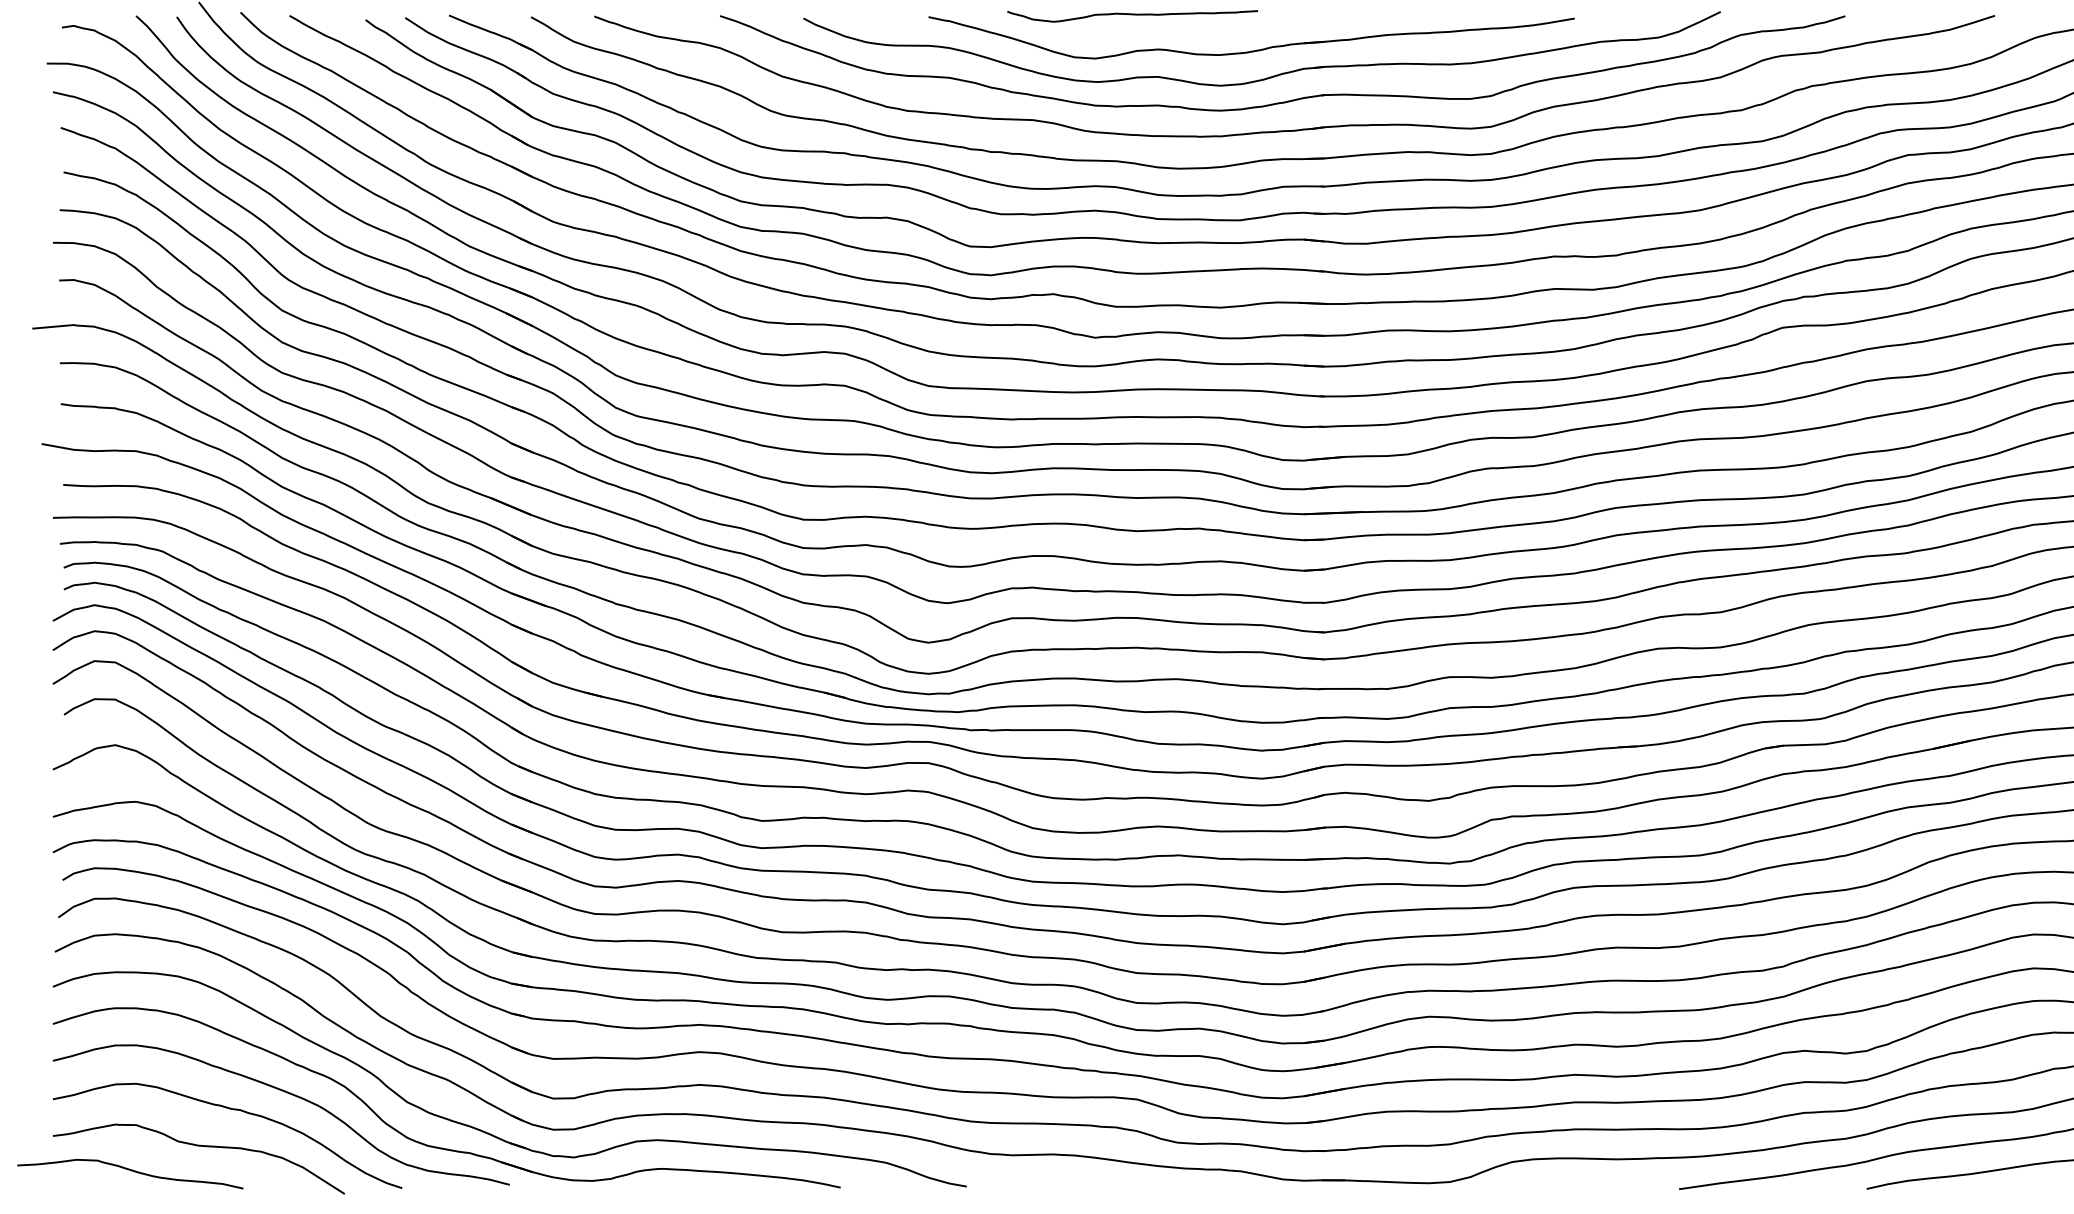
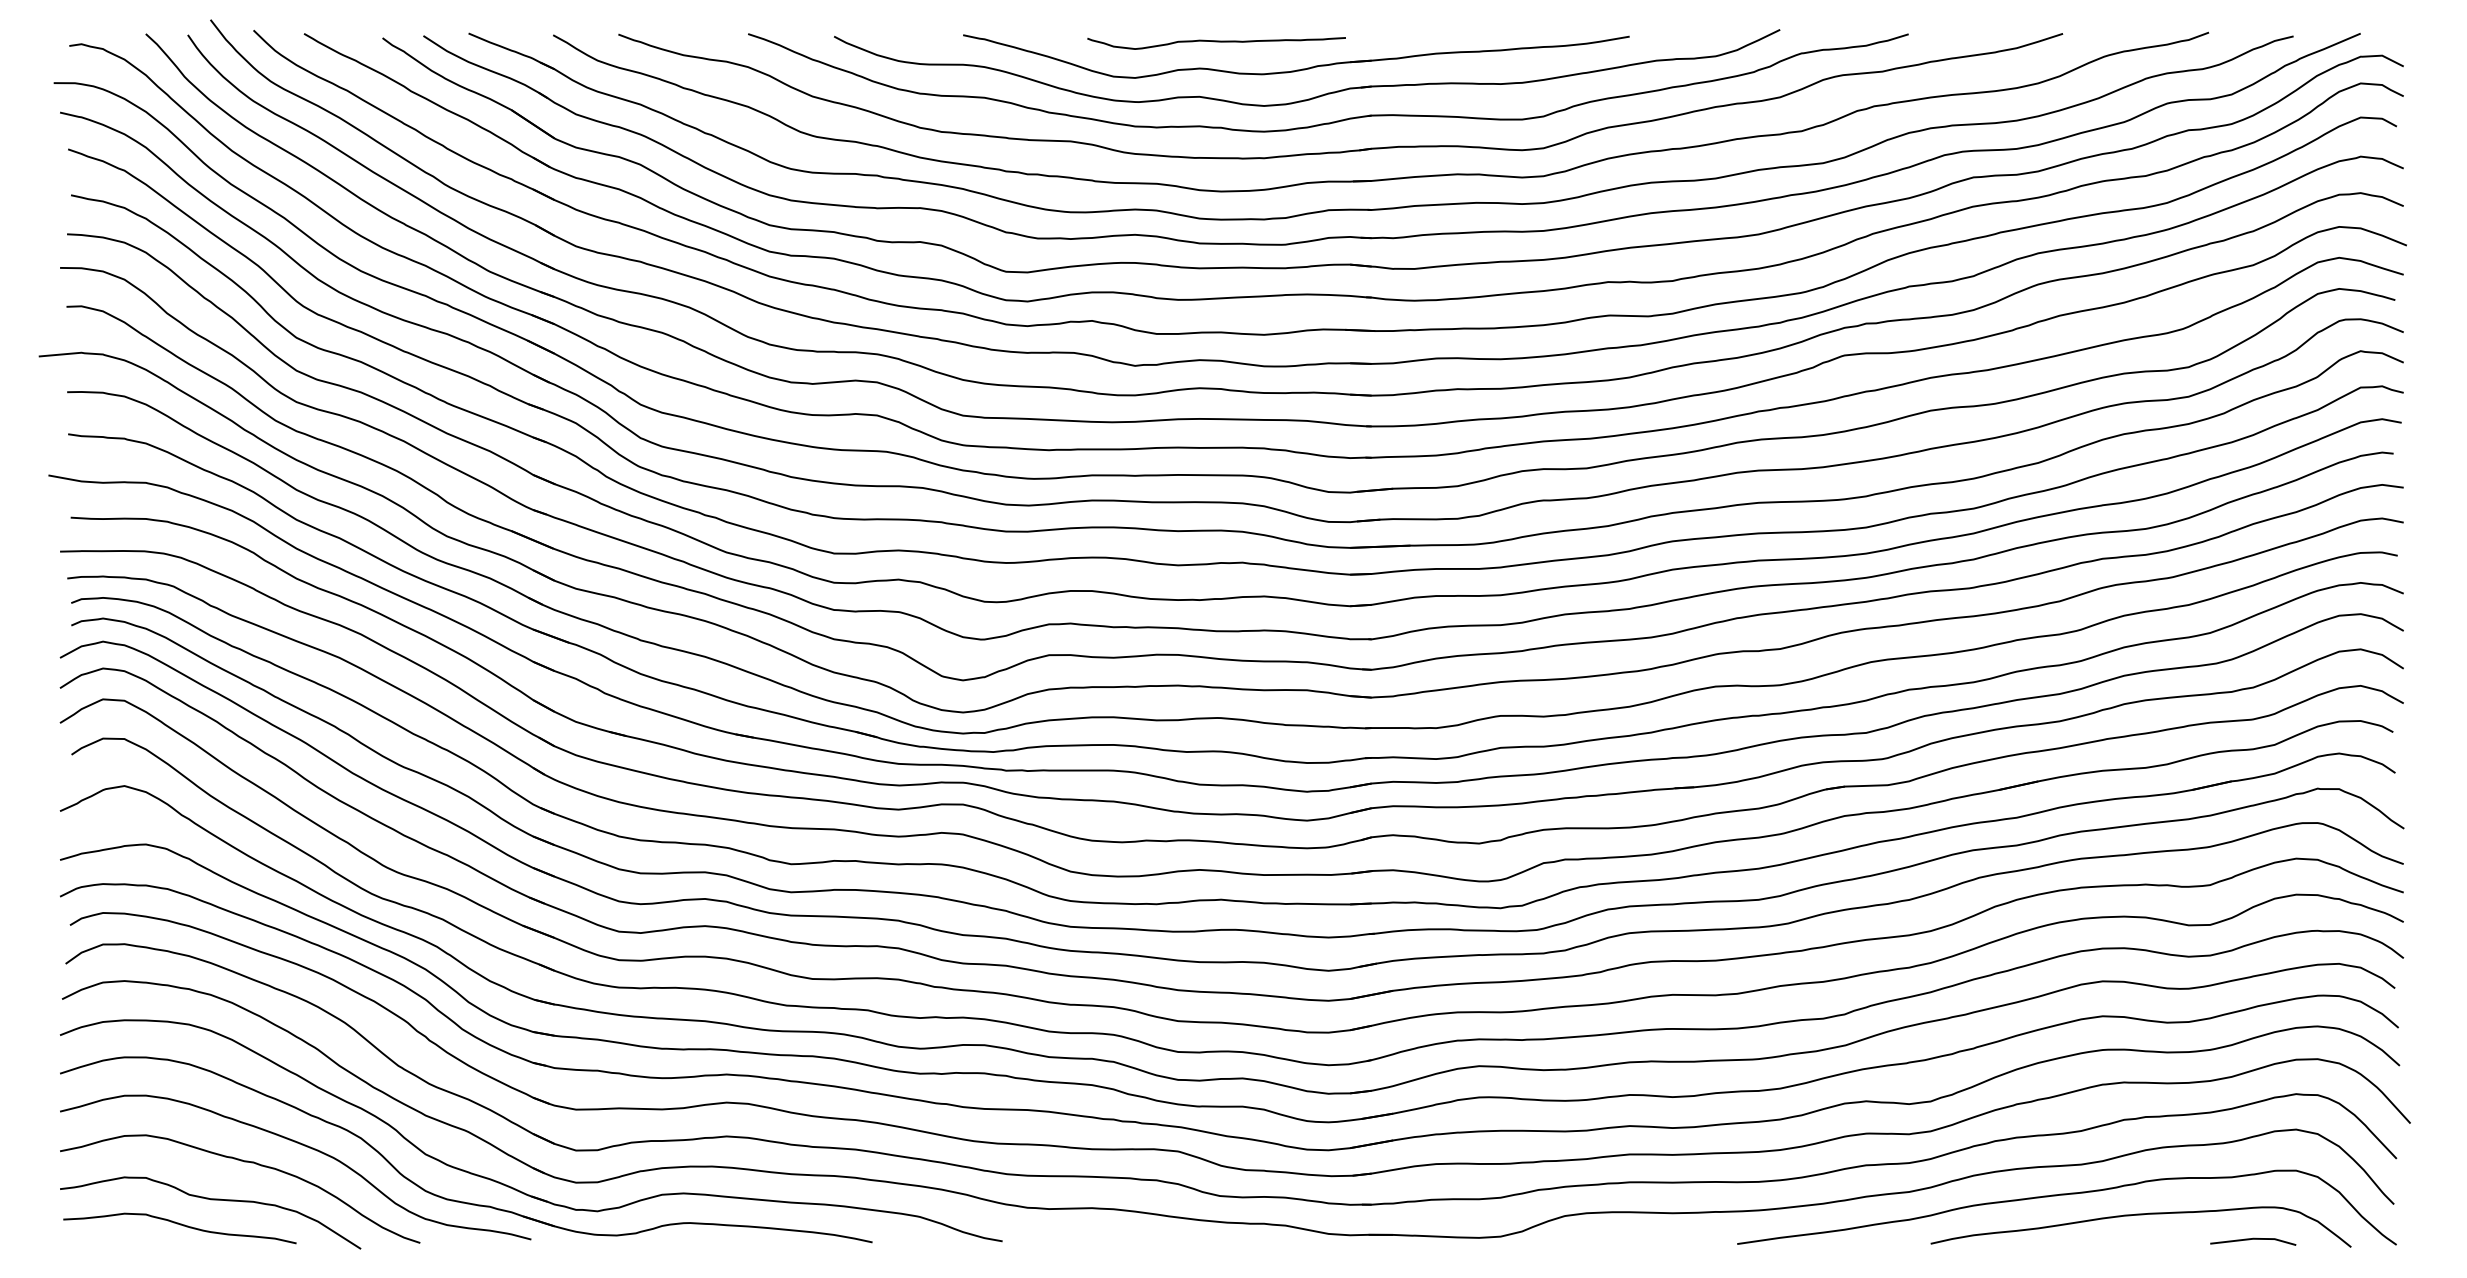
curve: (1132, 15) -> (1216, 42), moved
curve: (130, 1171) -> (180, 1225), moved

